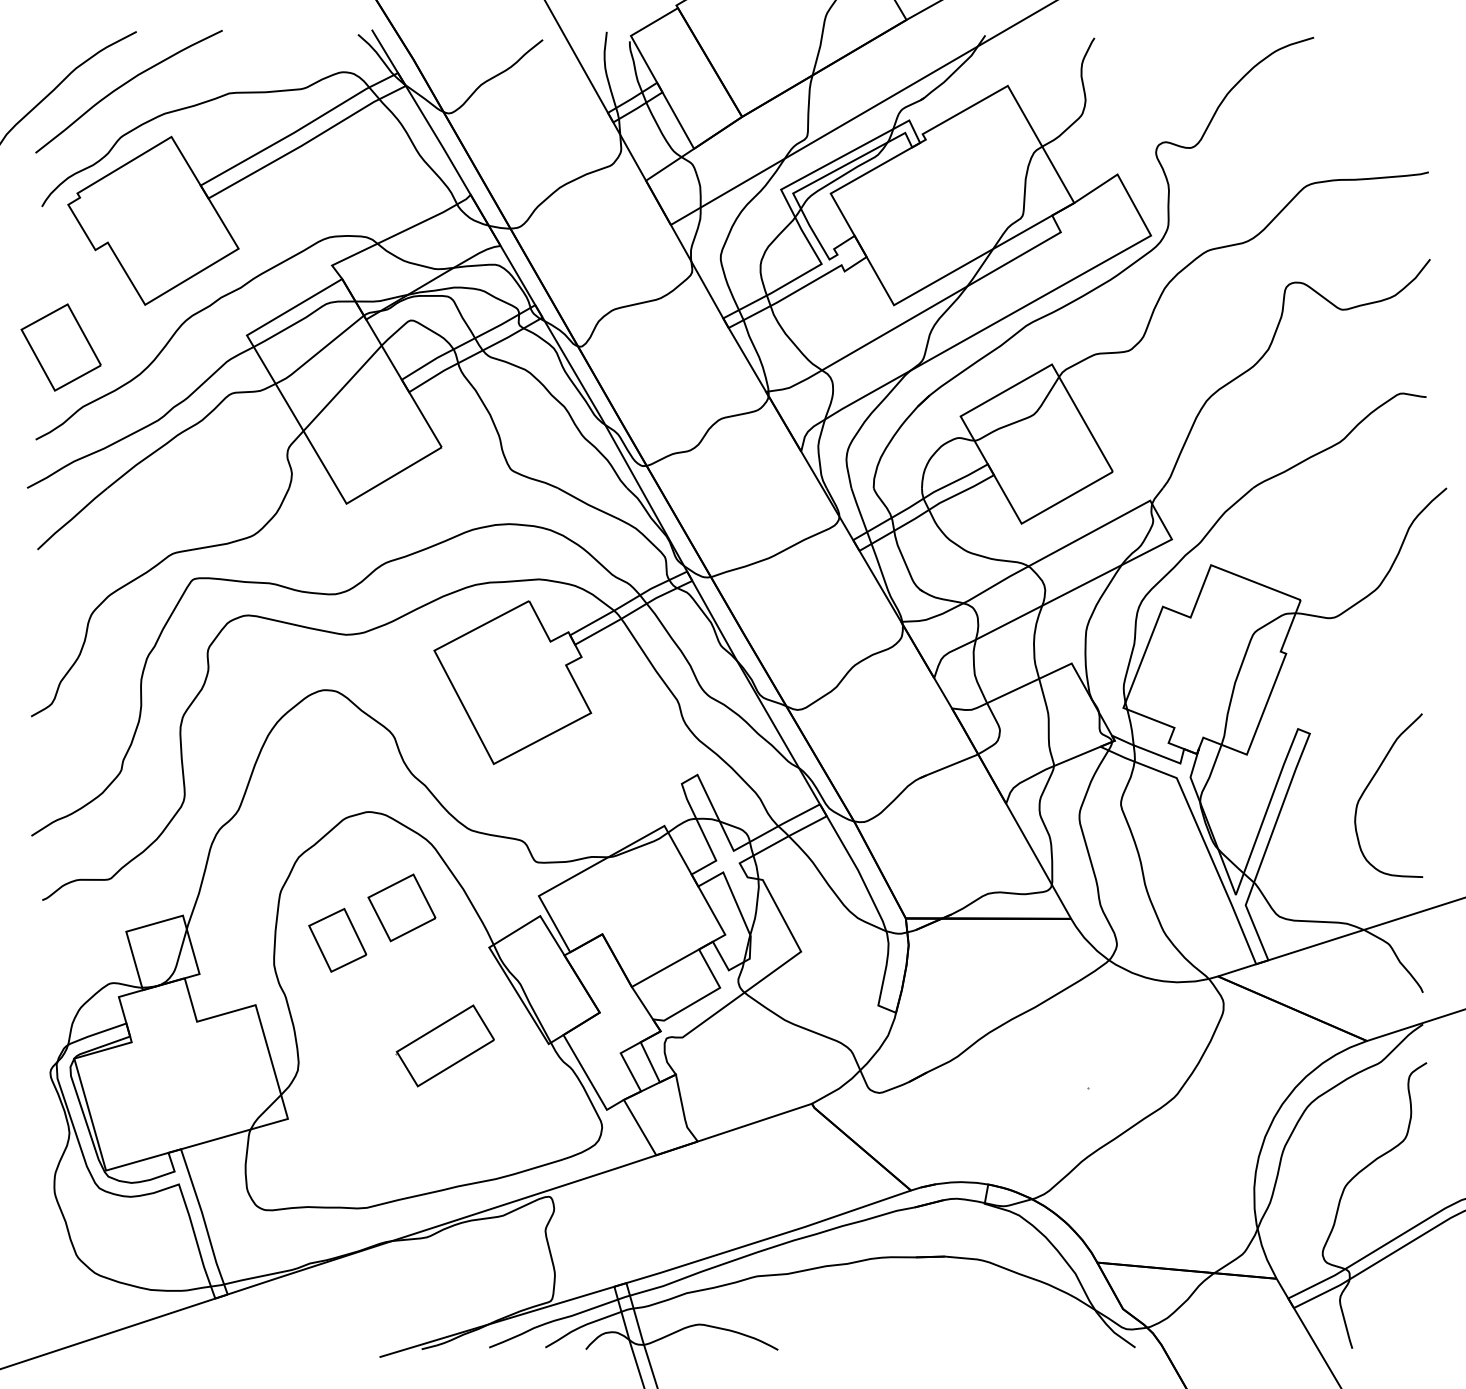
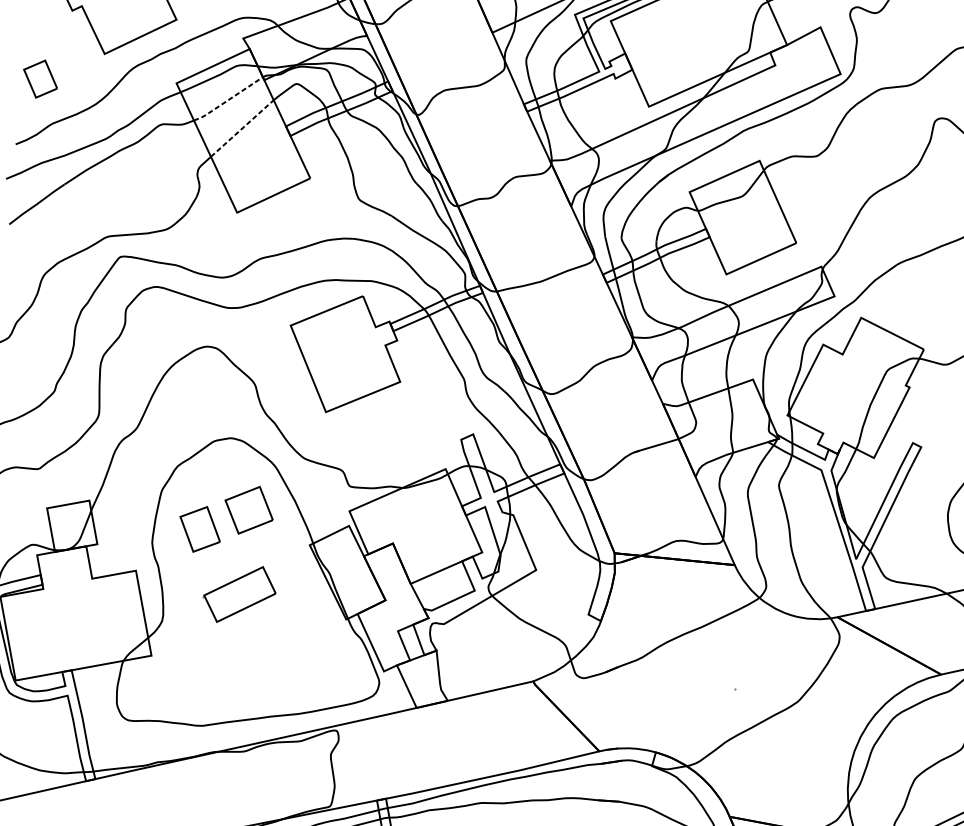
part: (60, 347) -> (40, 79), size x0.6
line: (319, 351) -> (228, 100), solid -> dashed
line: (342, 388) -> (242, 128), solid -> dashed
part: (444, 1045) -> (239, 594), moved

